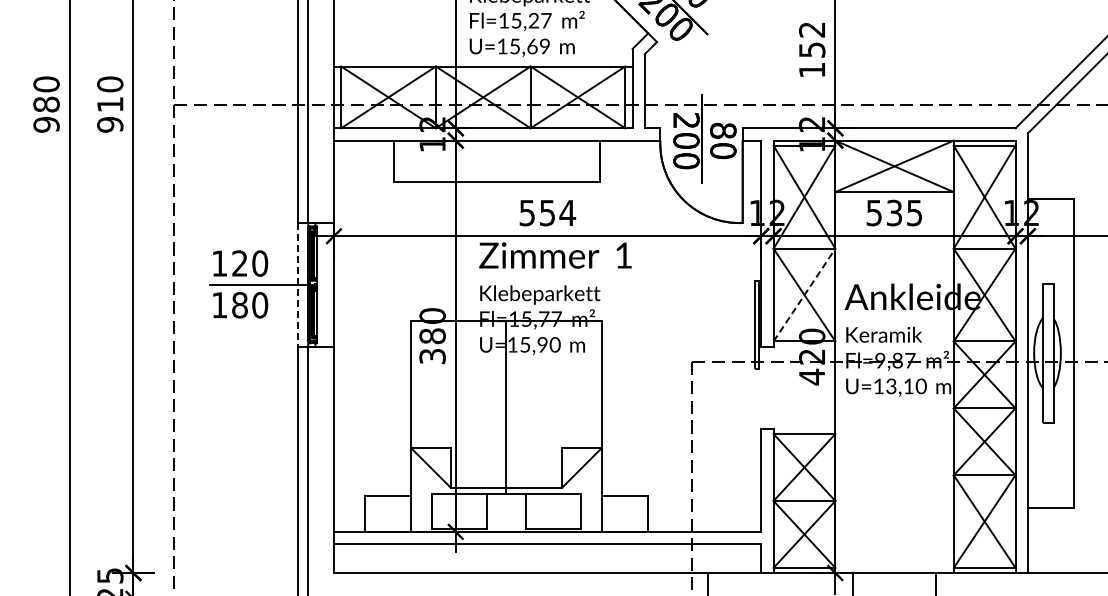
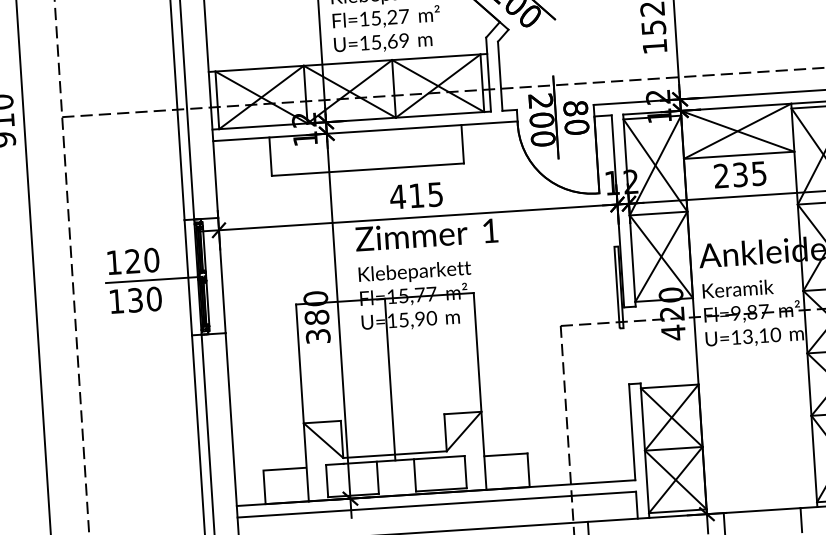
text: (873, 212) -> (720, 175), 535 -> 235
text: (547, 213) -> (416, 196), 554 -> 415
line: (297, 284) -> (187, 277), dashed -> solid
line: (804, 295) -> (661, 257), dashed -> solid
text: (239, 305) -> (135, 300), 180 -> 130

